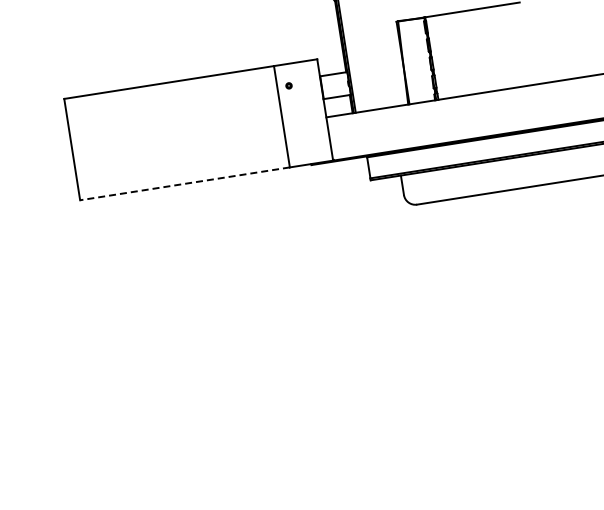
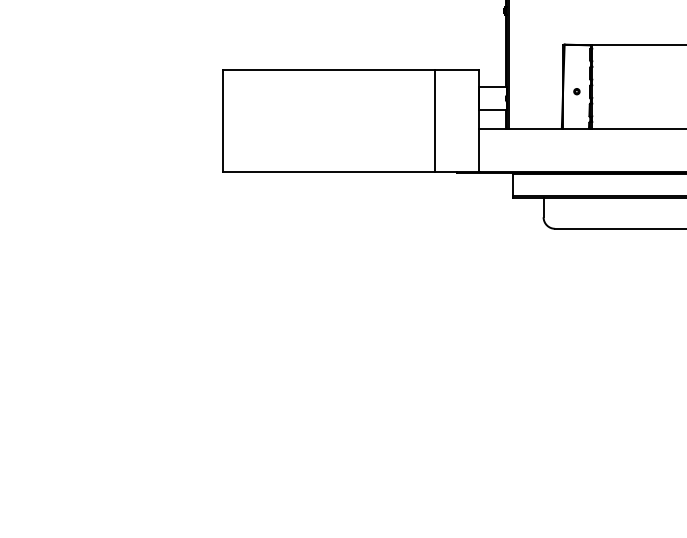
part: (288, 85) -> (576, 91), moved
line: (184, 184) -> (328, 172), dashed -> solid

